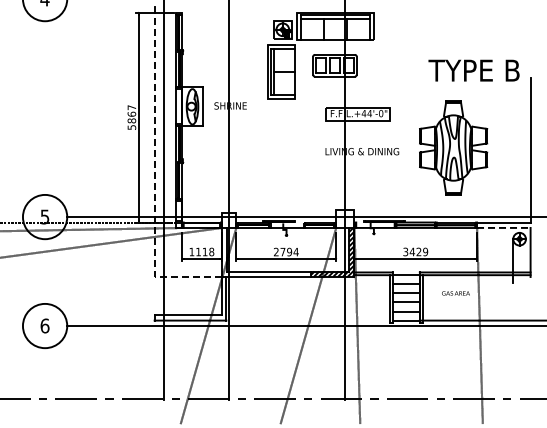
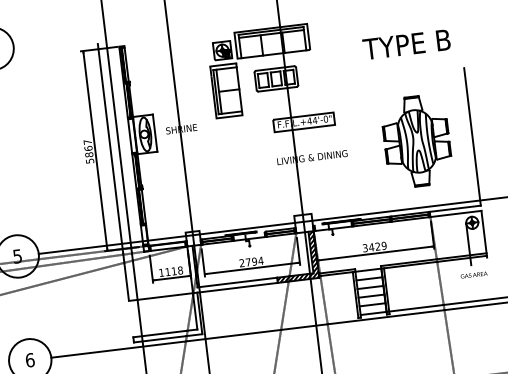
text: (473, 70) -> (406, 44), moved
part: (453, 147) -> (416, 140), moved
line: (154, 179) -> (117, 208), dashed -> solid
line: (503, 227) -> (455, 213), dashed -> solid
text: (455, 293) -> (473, 275), moved

